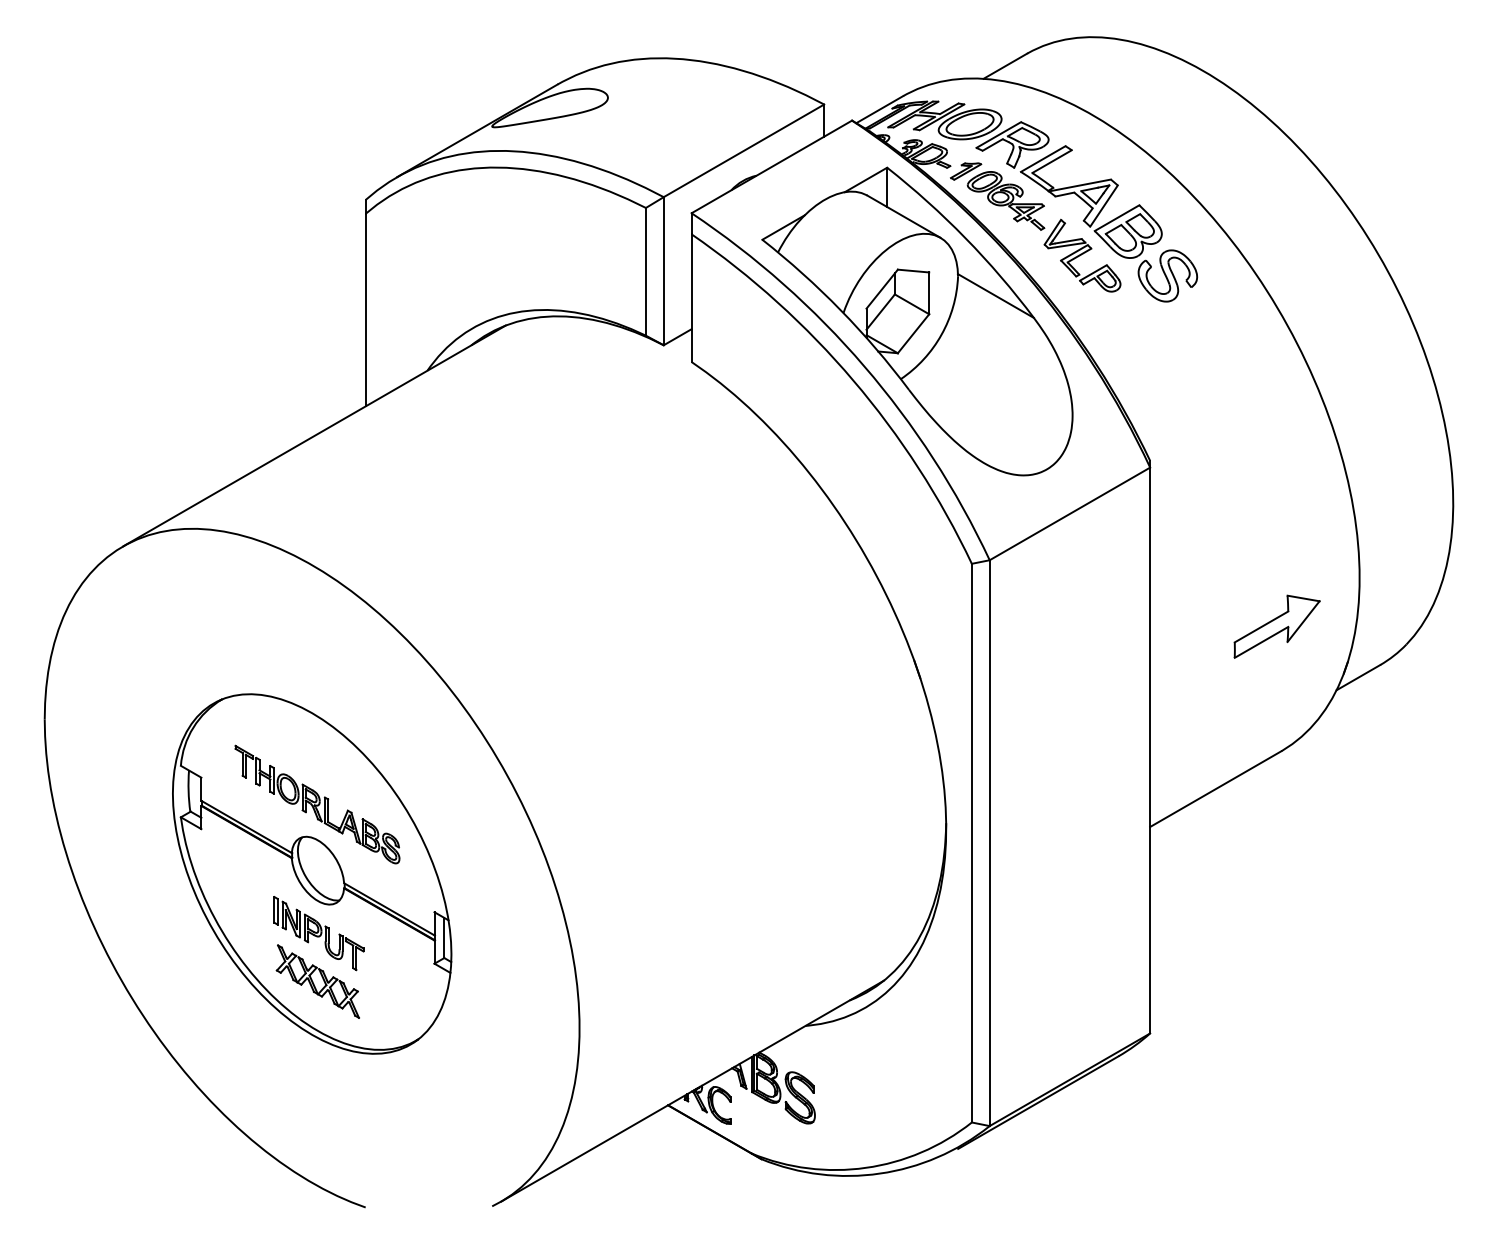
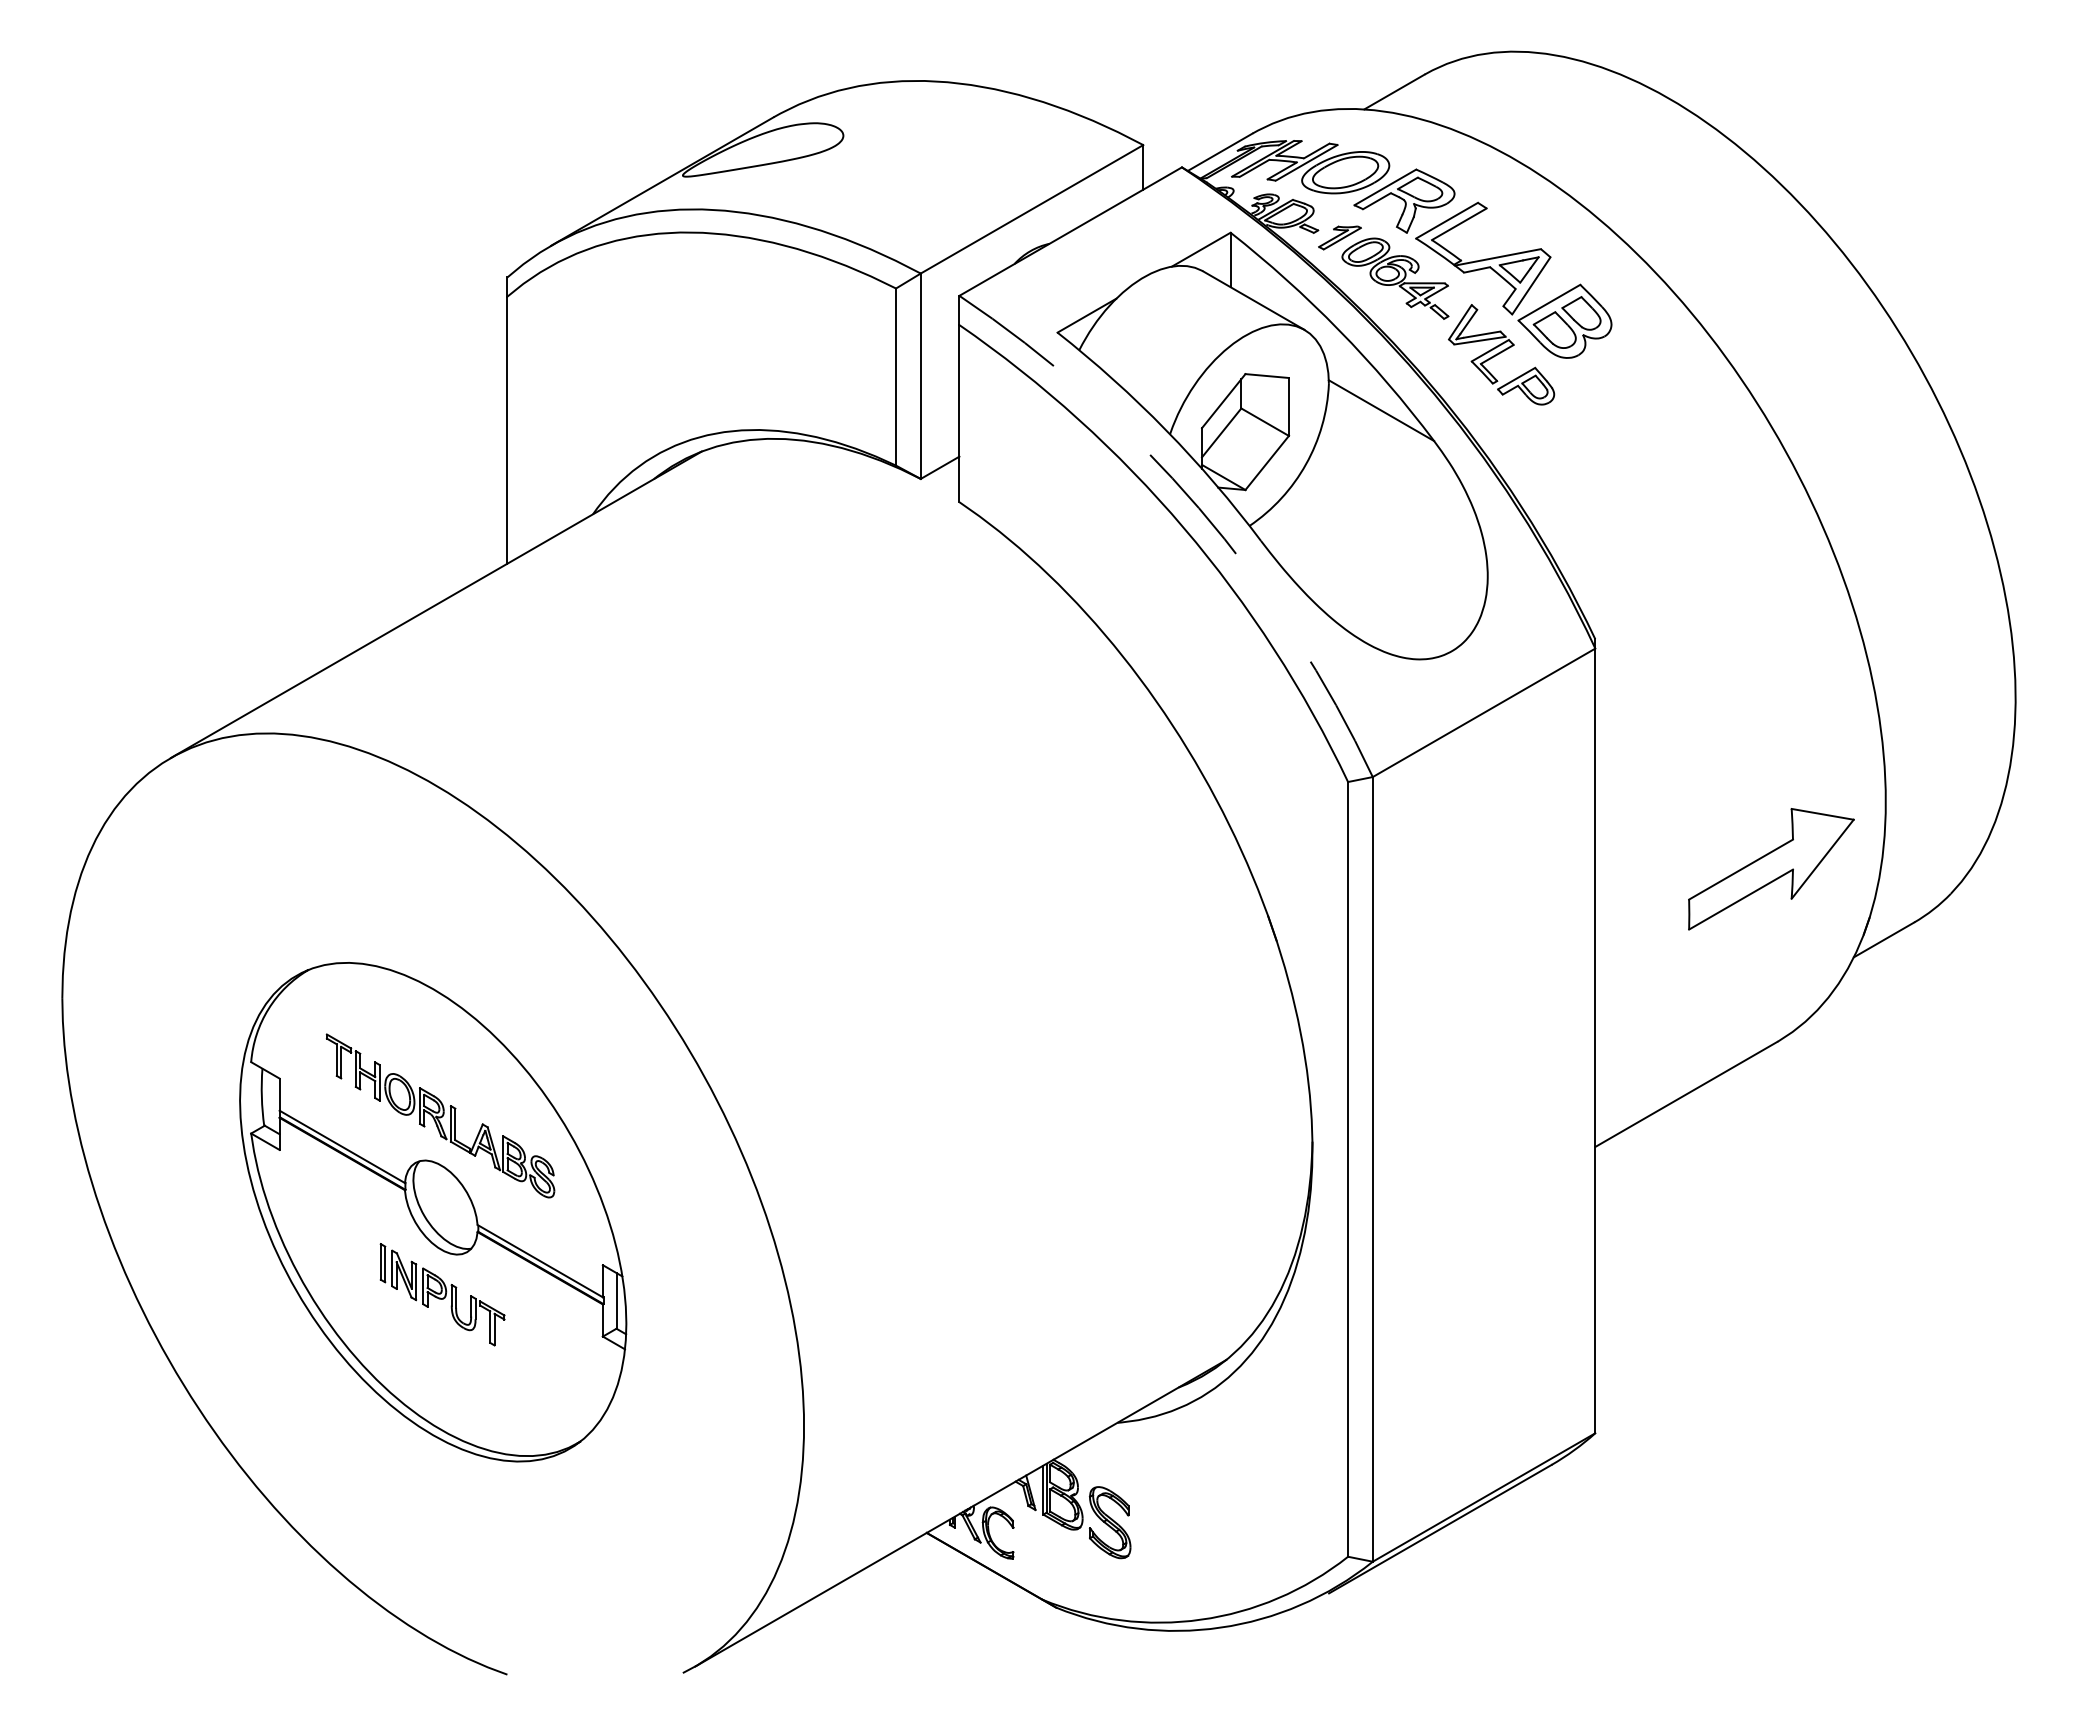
part: (1167, 275) -> (1619, 382), removed
arc: (864, 366) -> (1199, 508), solid -> dashed
part: (1277, 626) -> (1771, 869), size x1.4
part: (313, 983) -> (435, 1363), removed

